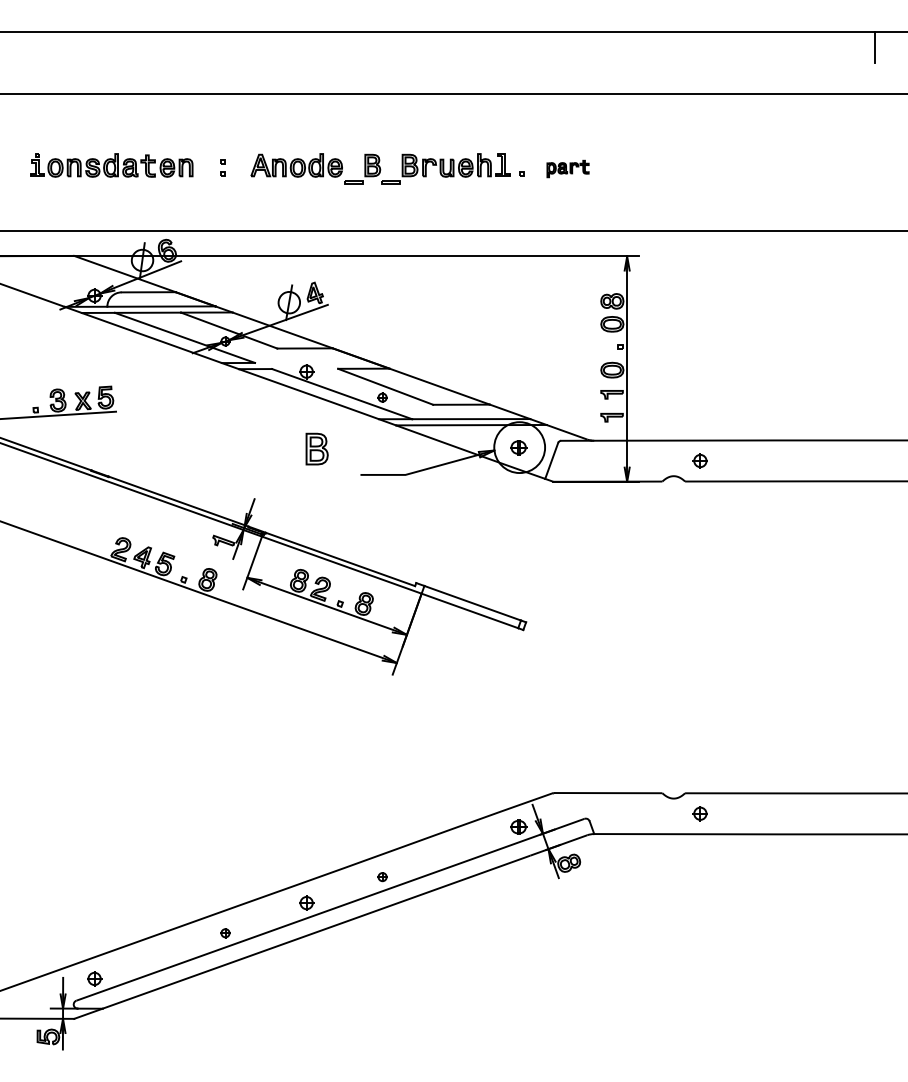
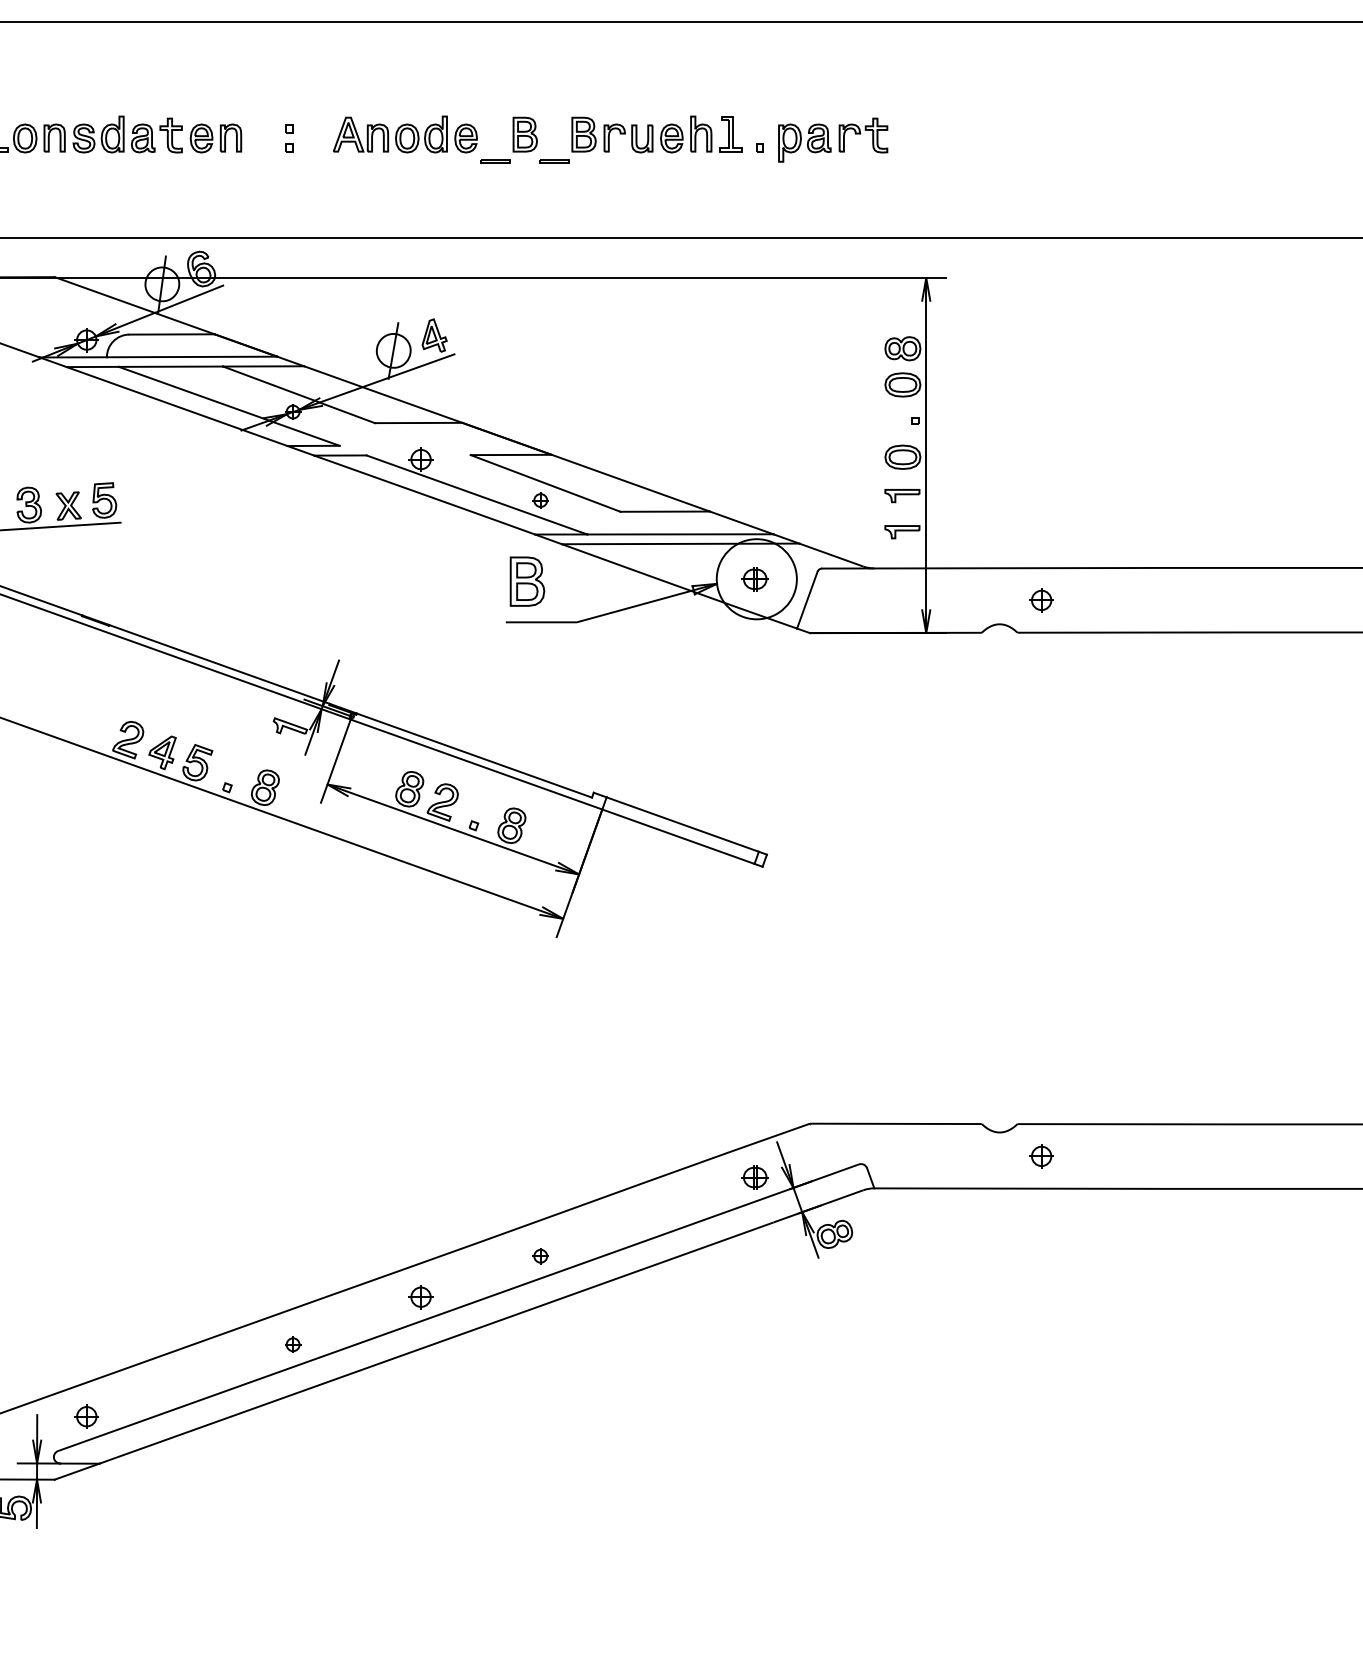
part: (567, 168) -> (832, 139), size x1.67
part: (316, 448) -> (526, 580), moved

